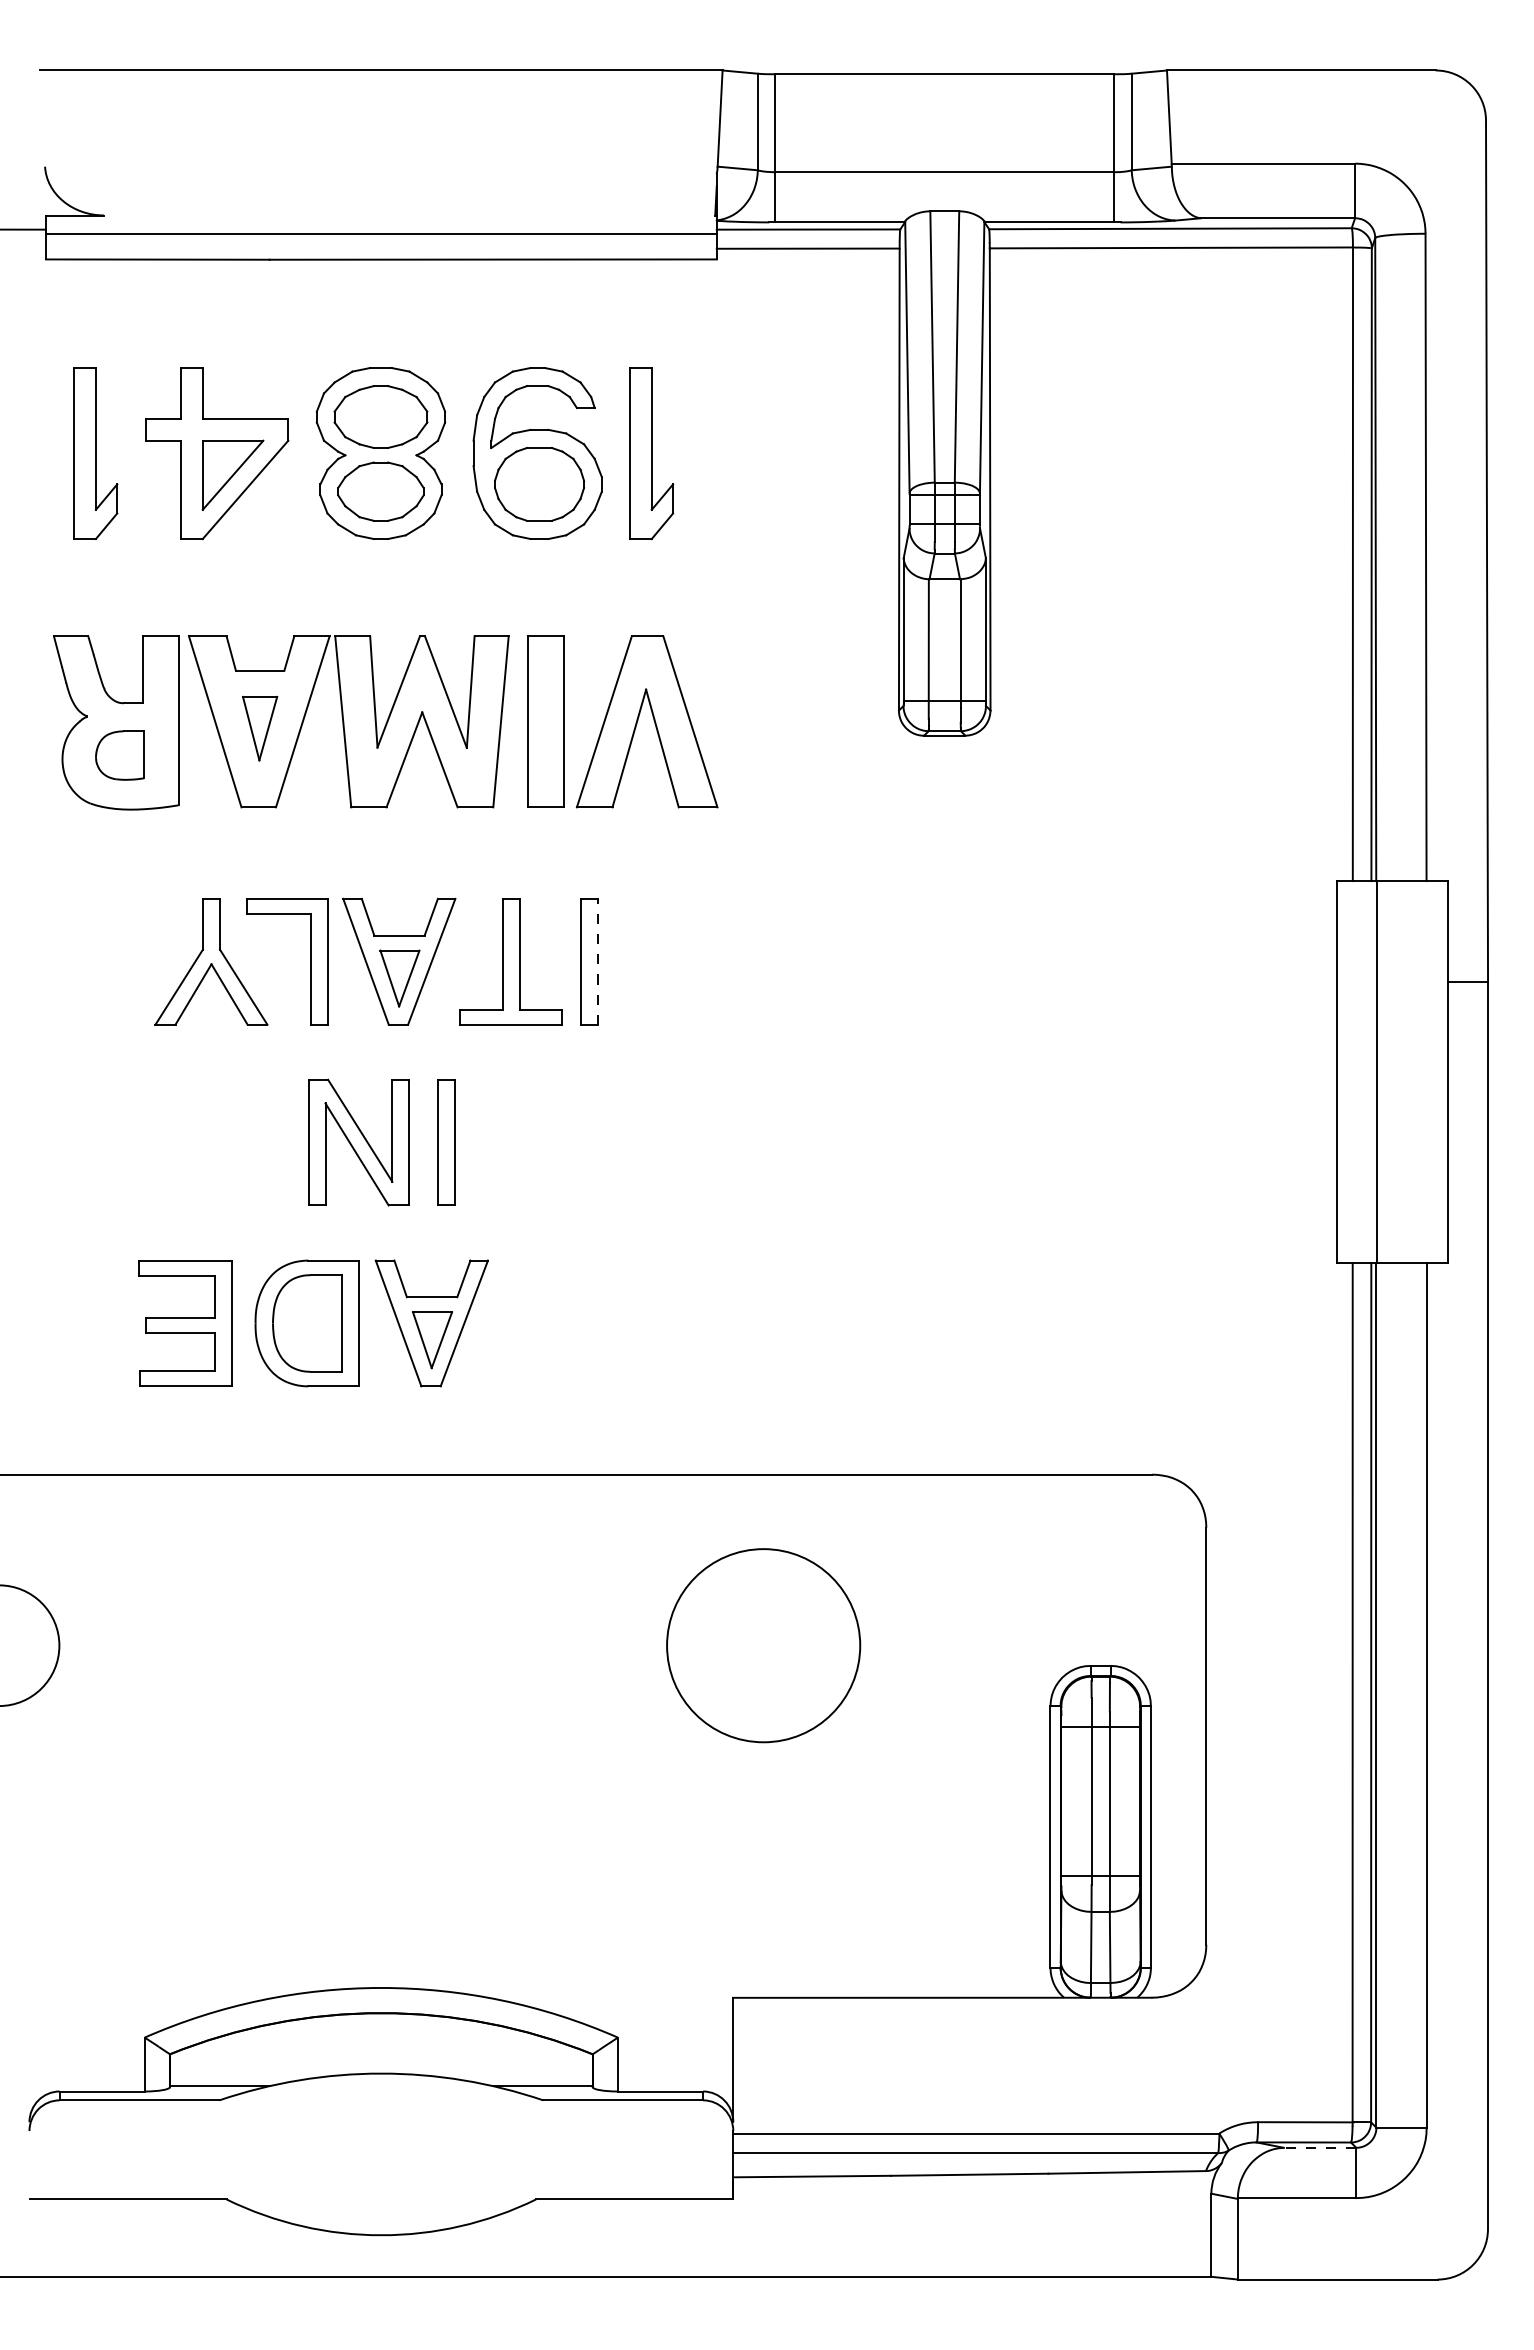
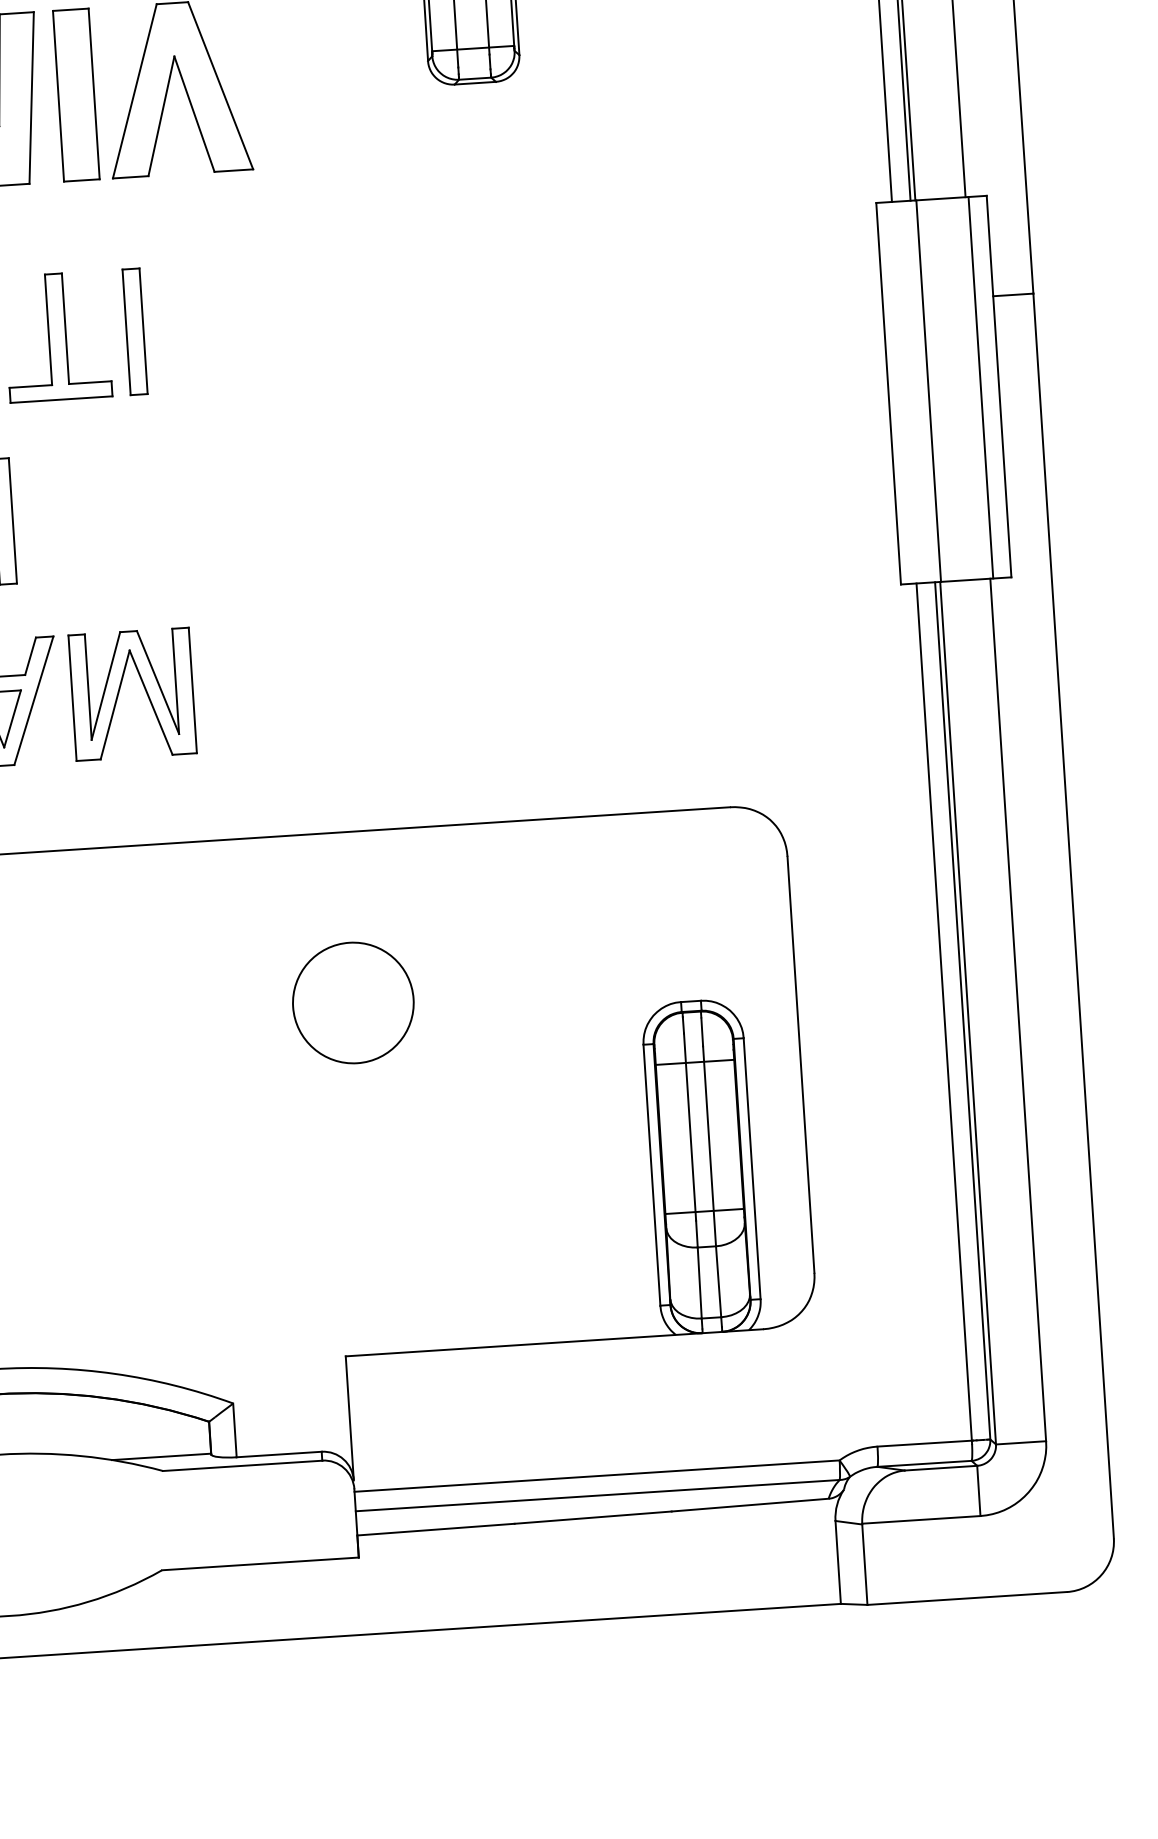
line: (597, 961) -> (143, 330), dashed -> solid
line: (1429, 1072) -> (980, 388), added
part: (575, 1319) -> (144, 689), added
circle: (763, 1645) -> (353, 1002), size x0.62
line: (1319, 2147) -> (940, 1467), dashed -> solid

